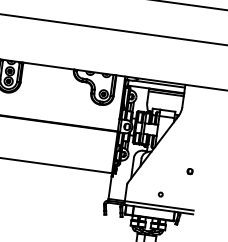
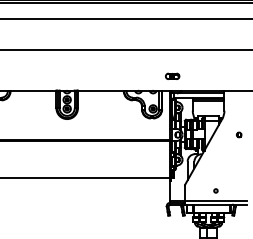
part: (130, 60) -> (172, 75), added
part: (190, 171) -> (239, 134), moved

